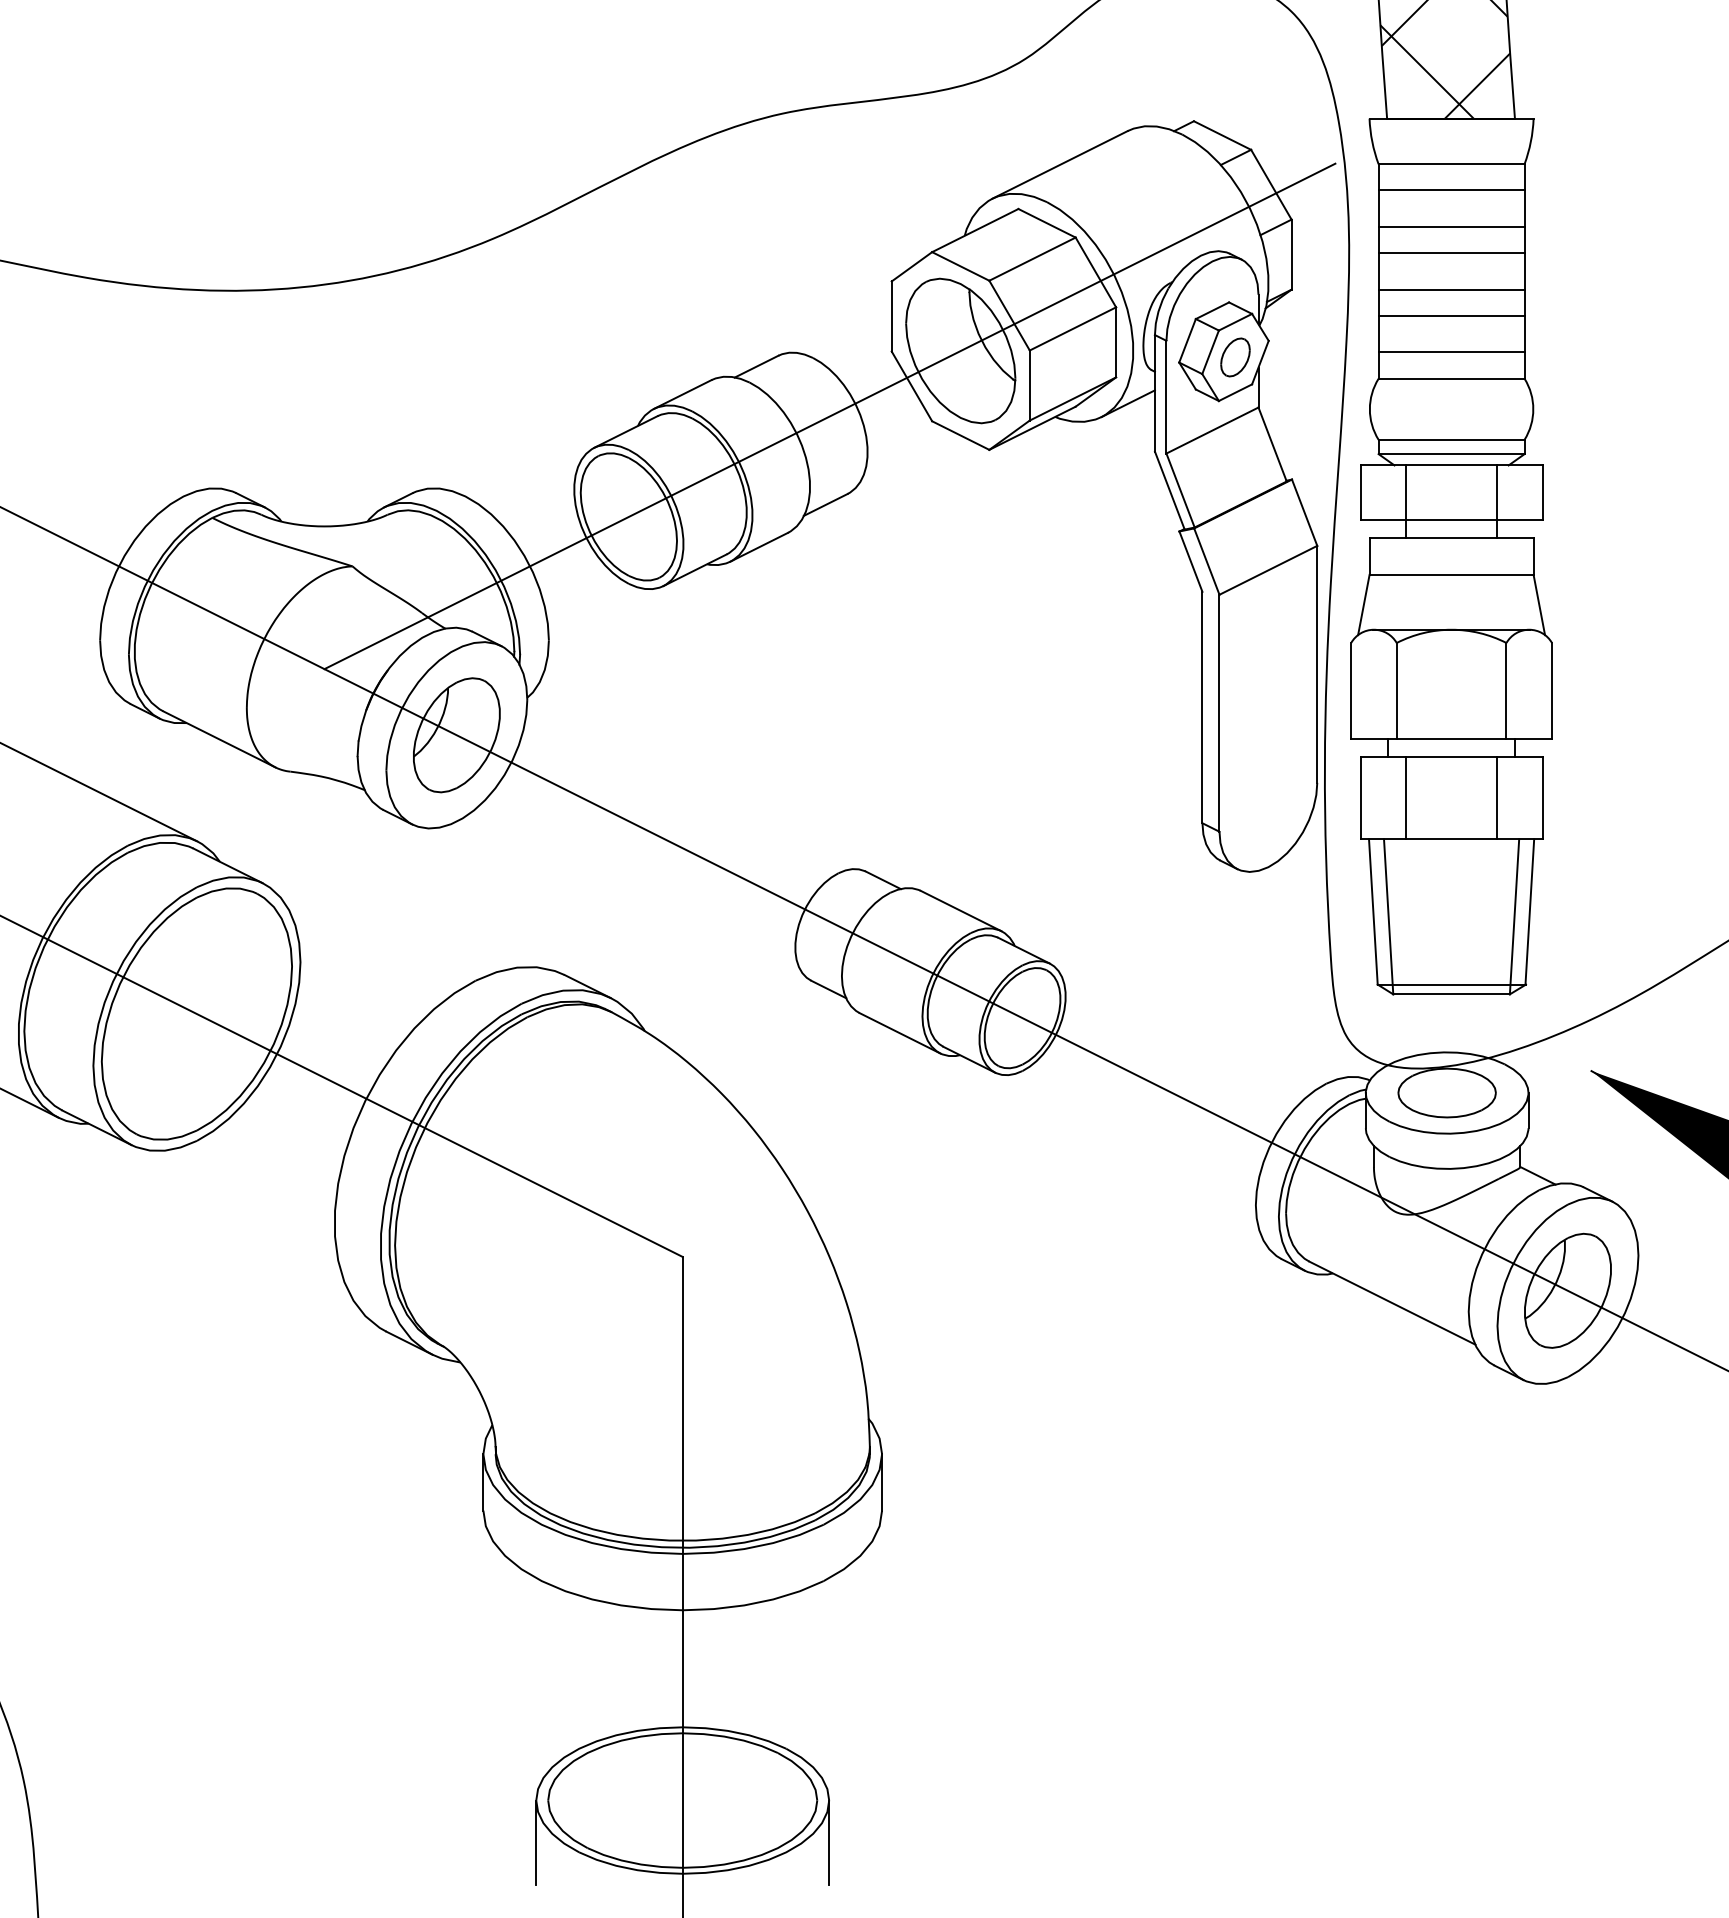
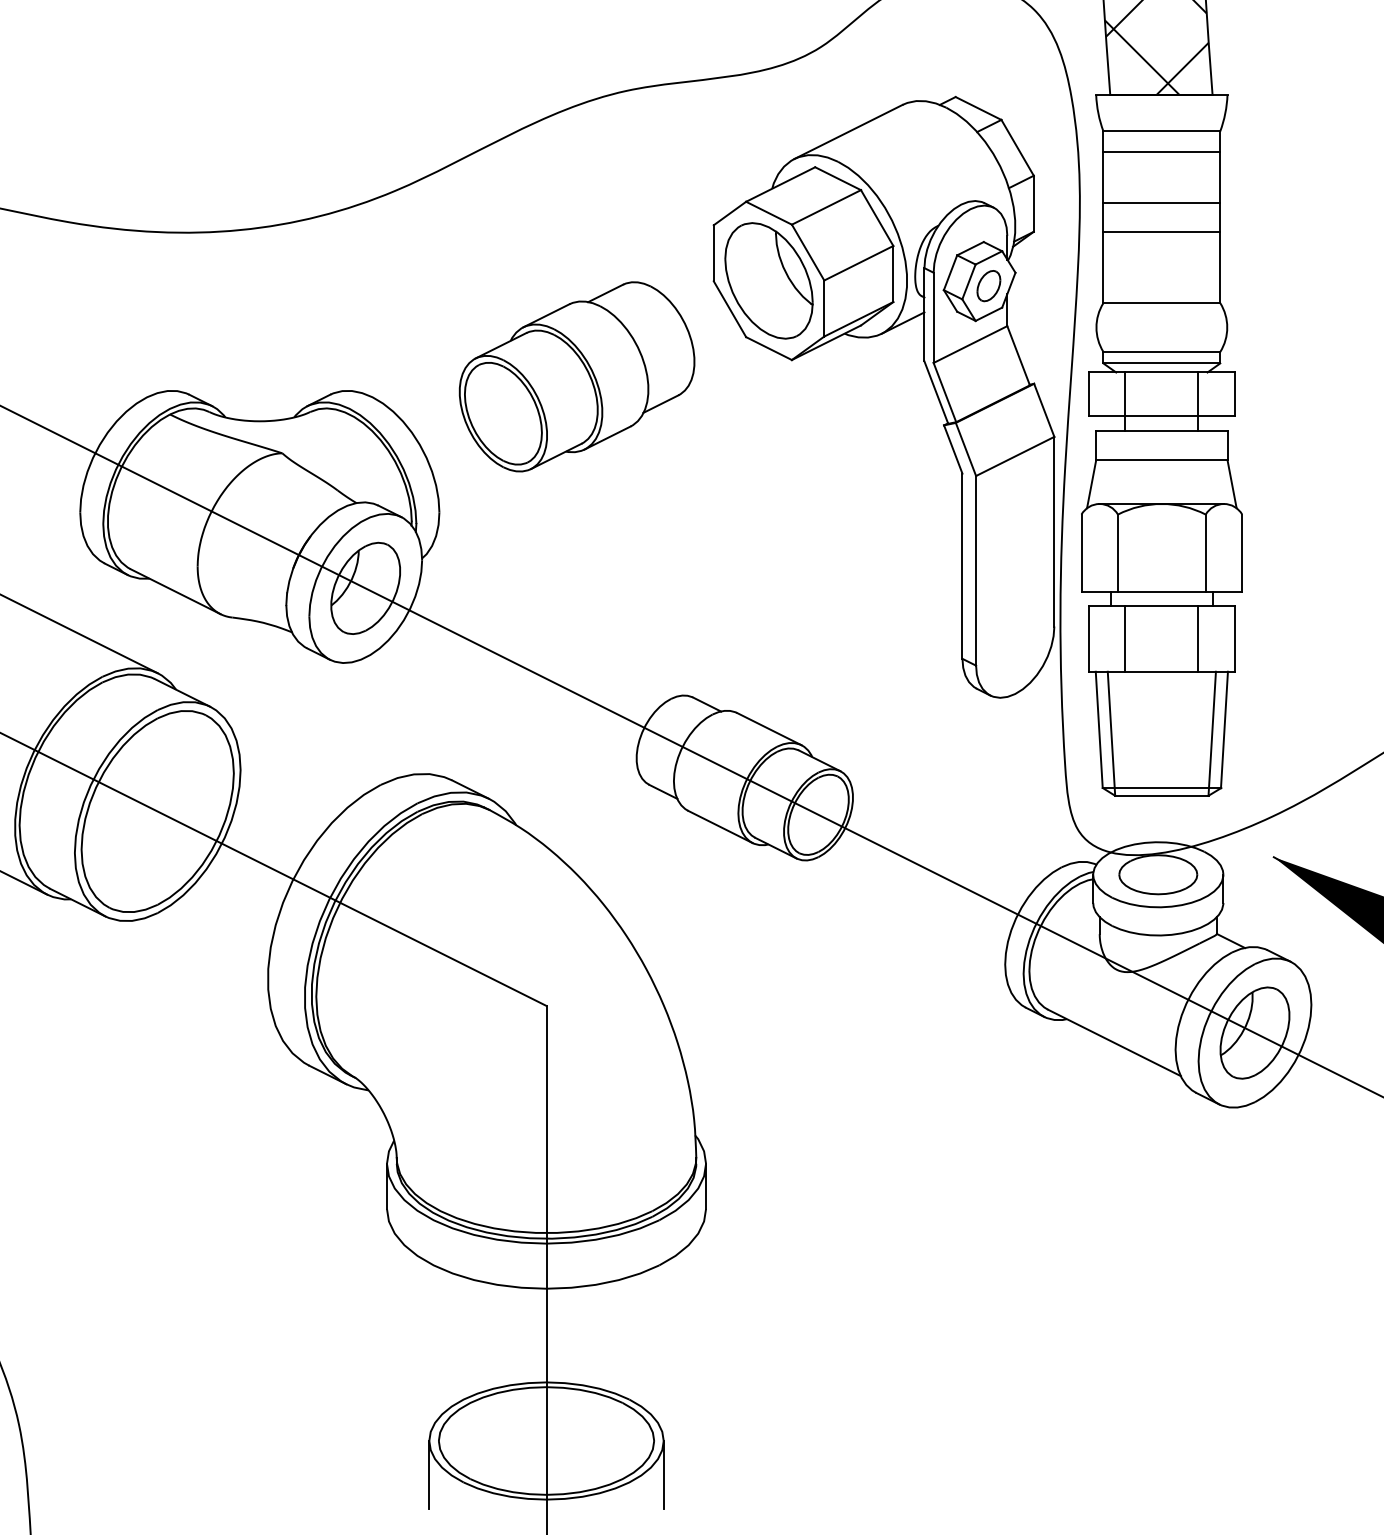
line: (1451, 226) -> (1161, 181), removed
line: (1451, 315) -> (1161, 252), removed
line: (1451, 352) -> (1161, 282), removed
line: (828, 416) -> (663, 333), removed

